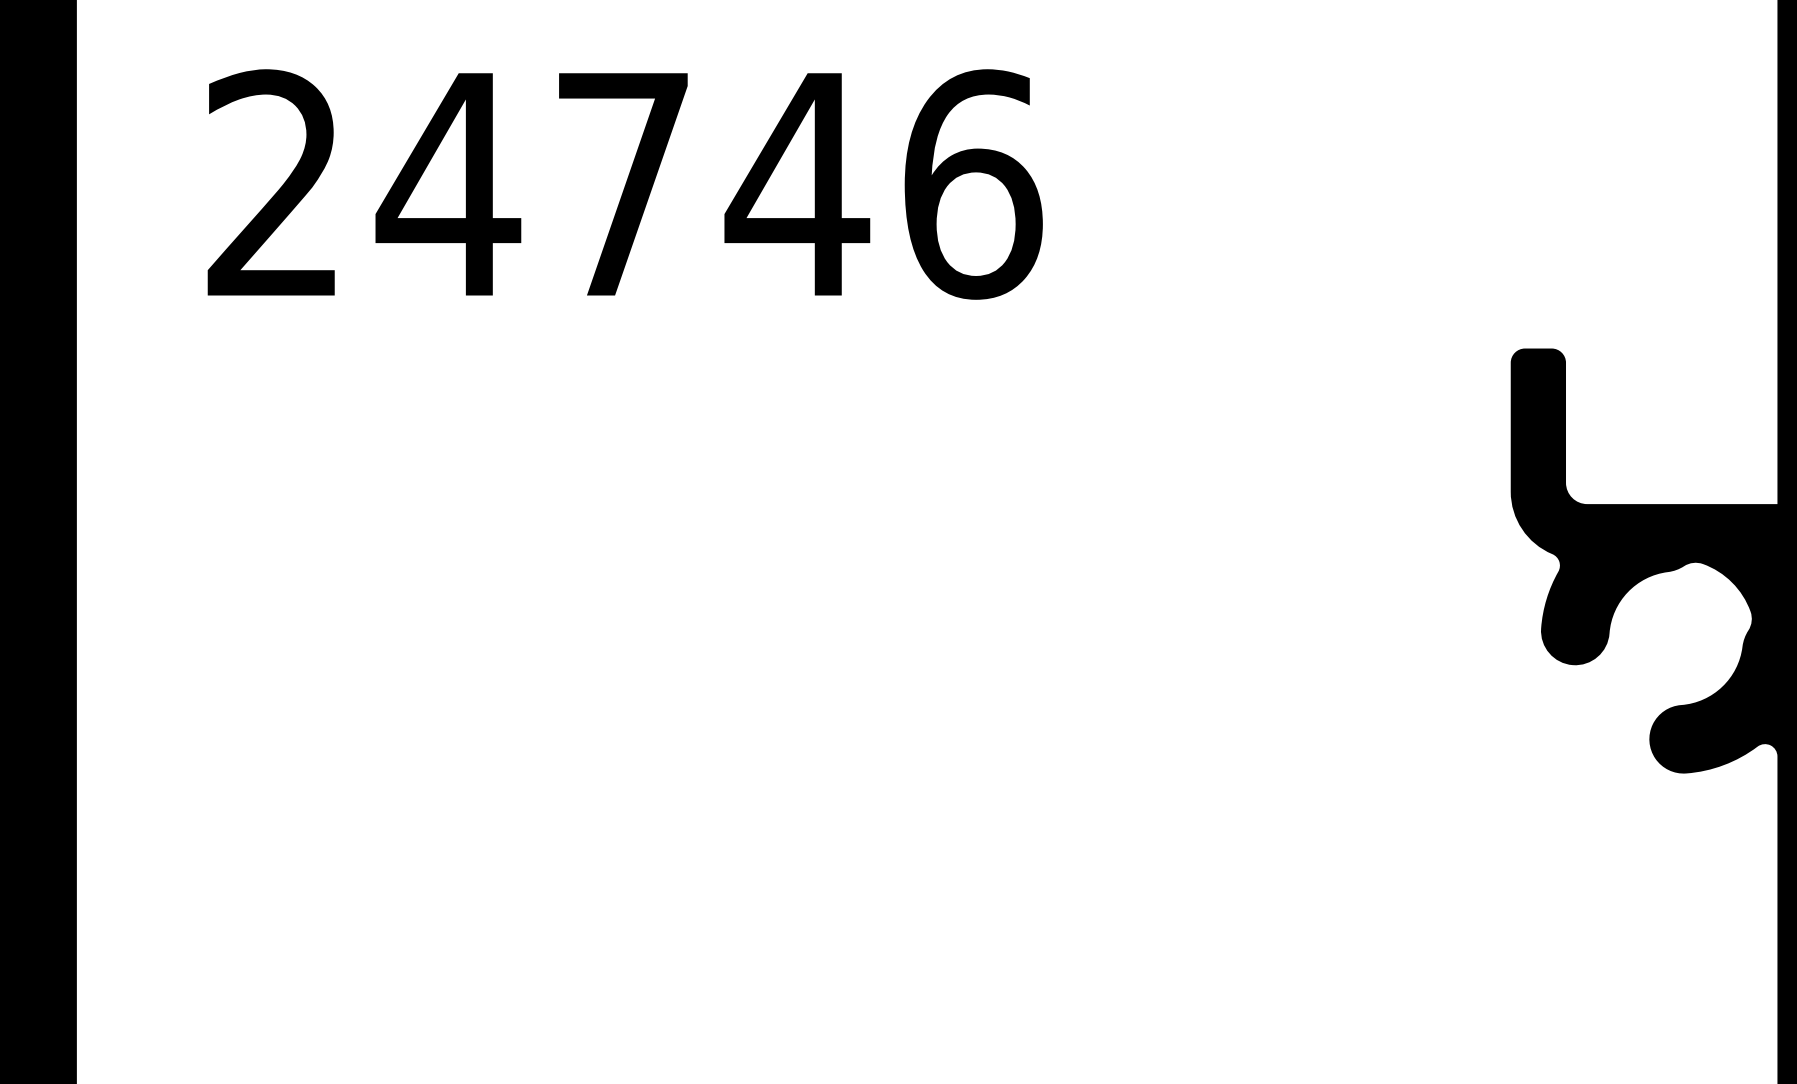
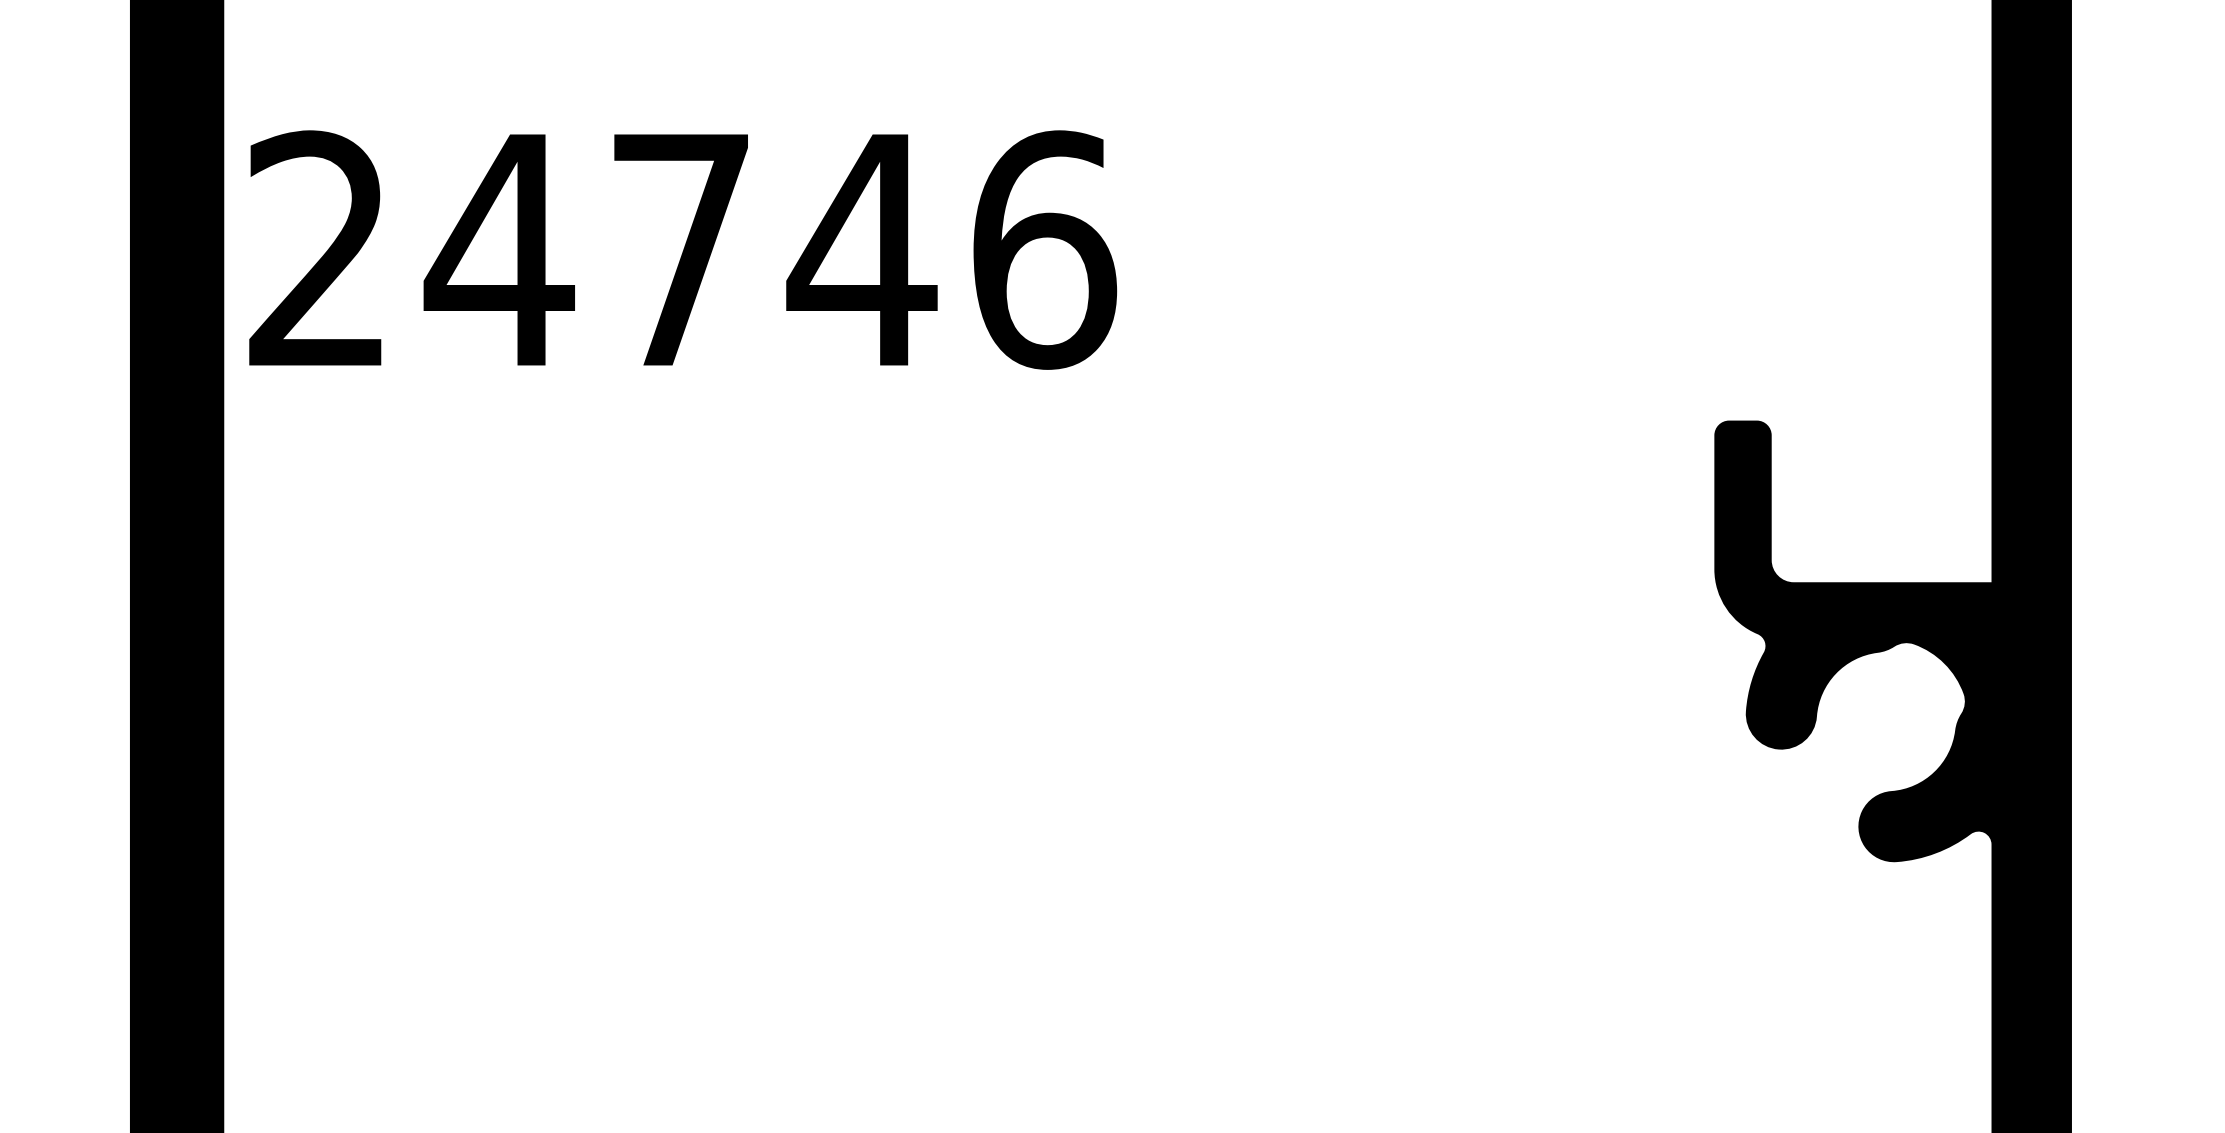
text: (625, 183) -> (683, 249), moved

